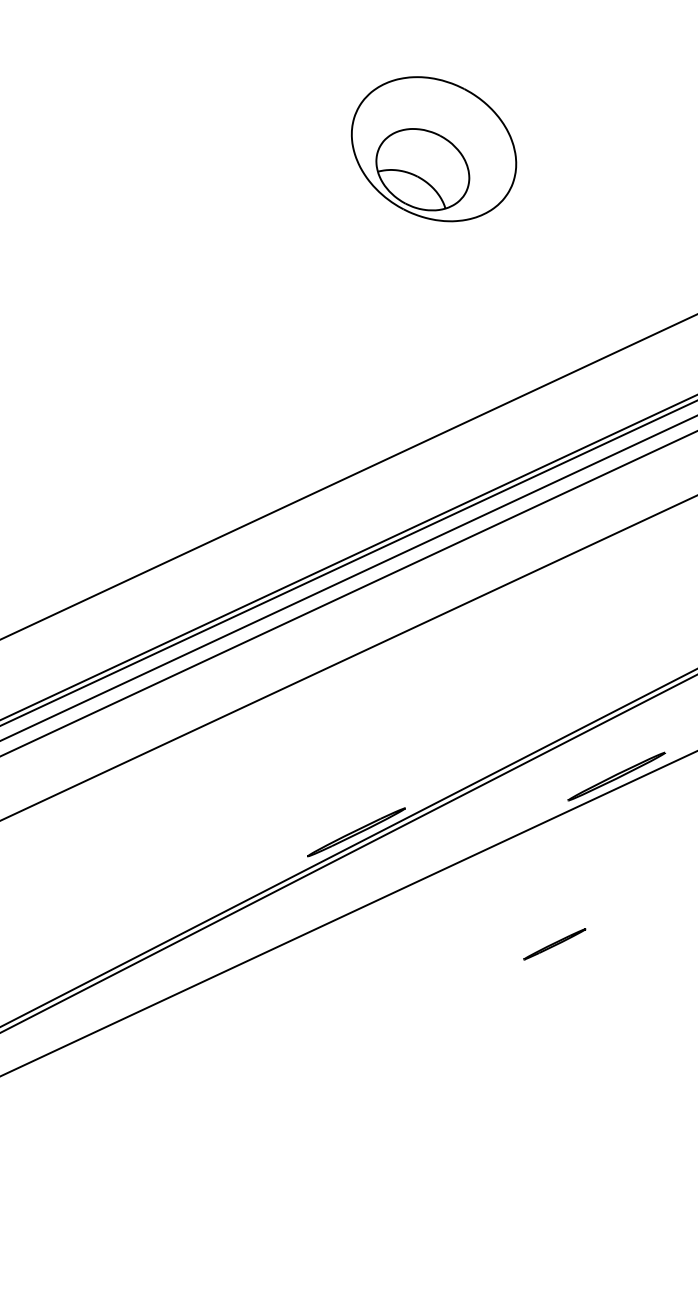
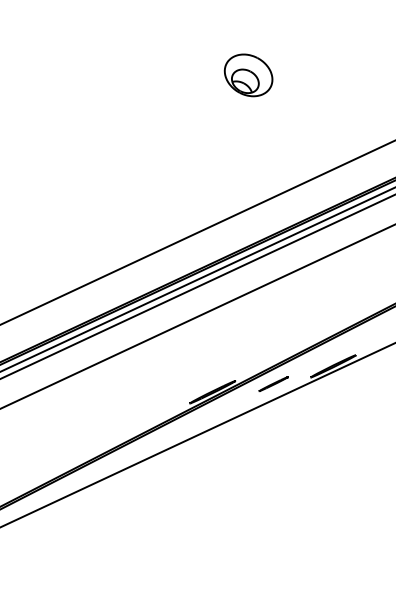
part: (433, 149) -> (248, 75), size x0.62
line: (554, 942) -> (273, 383), moved

